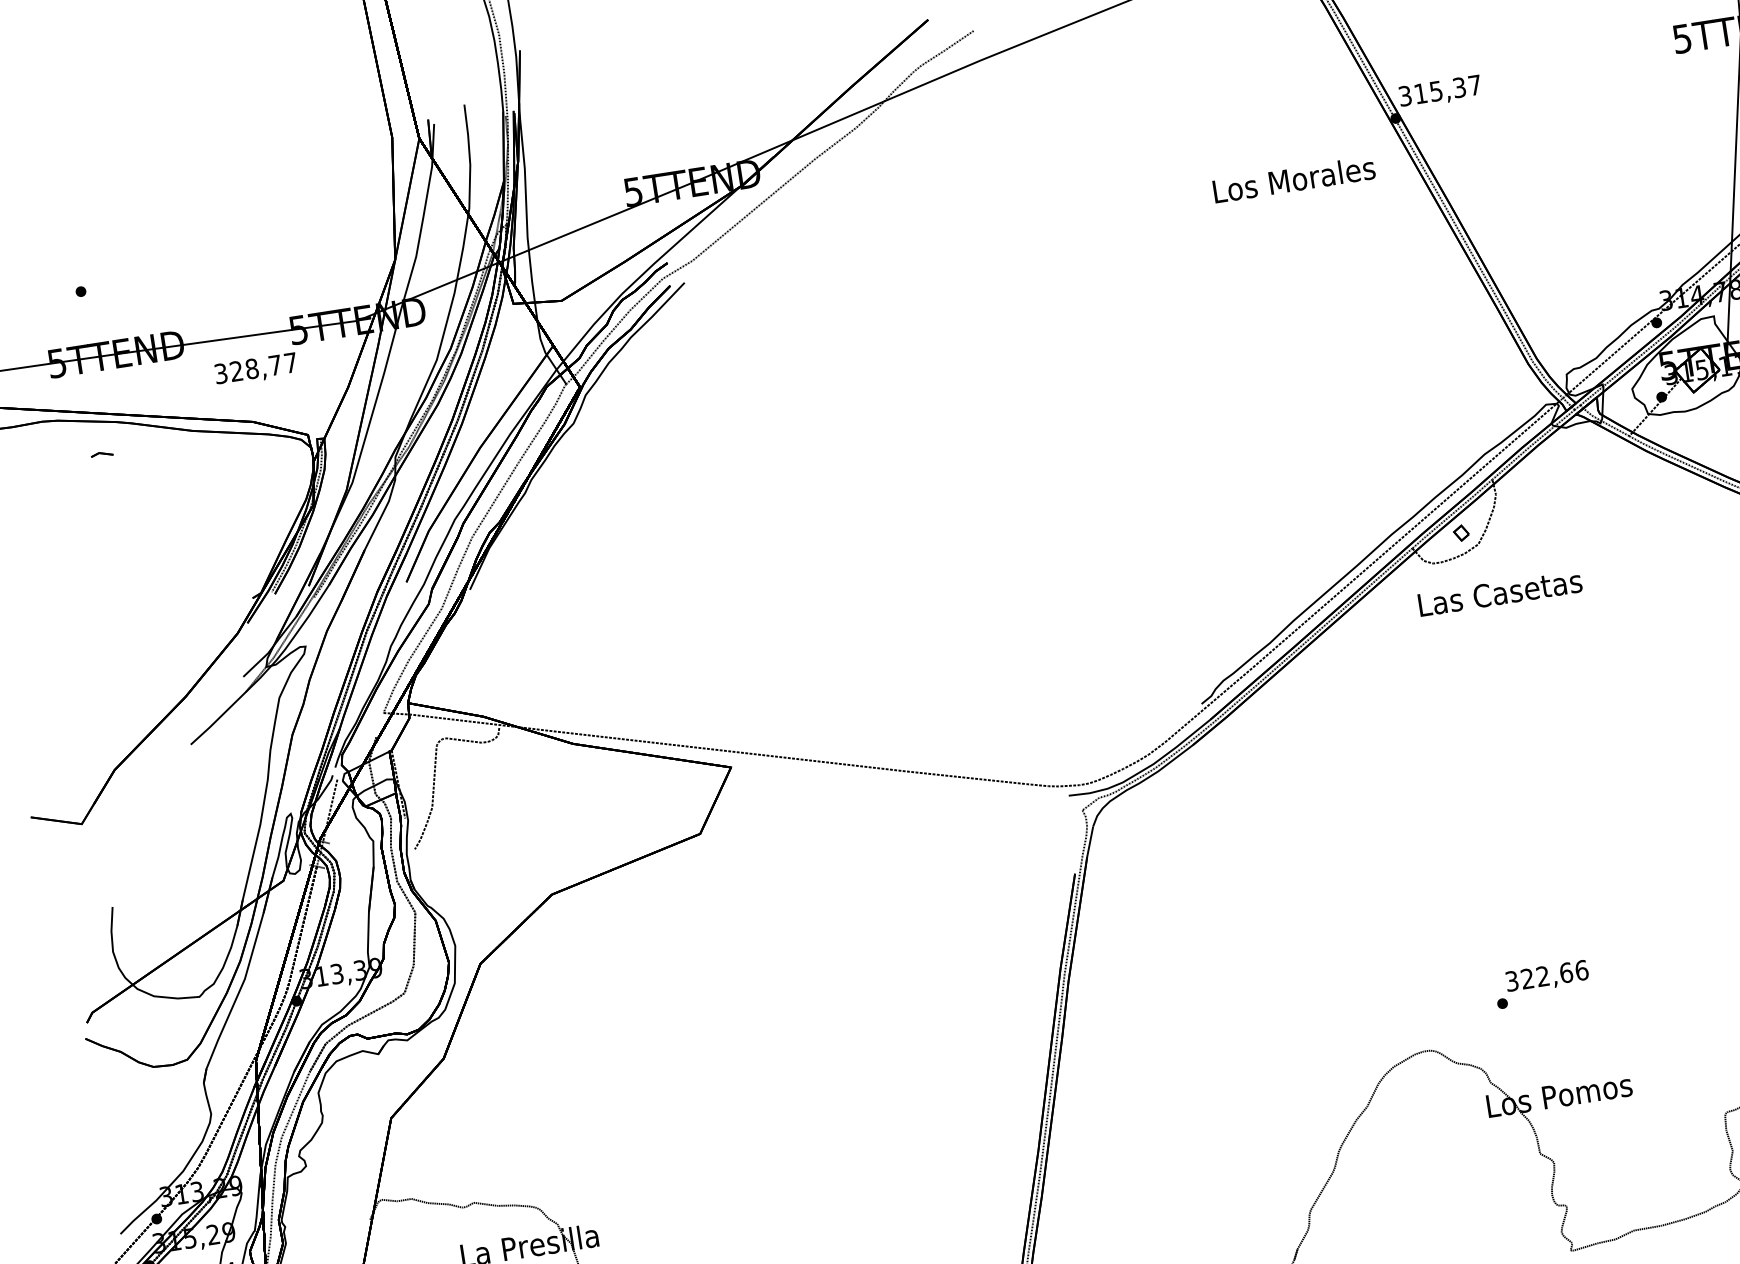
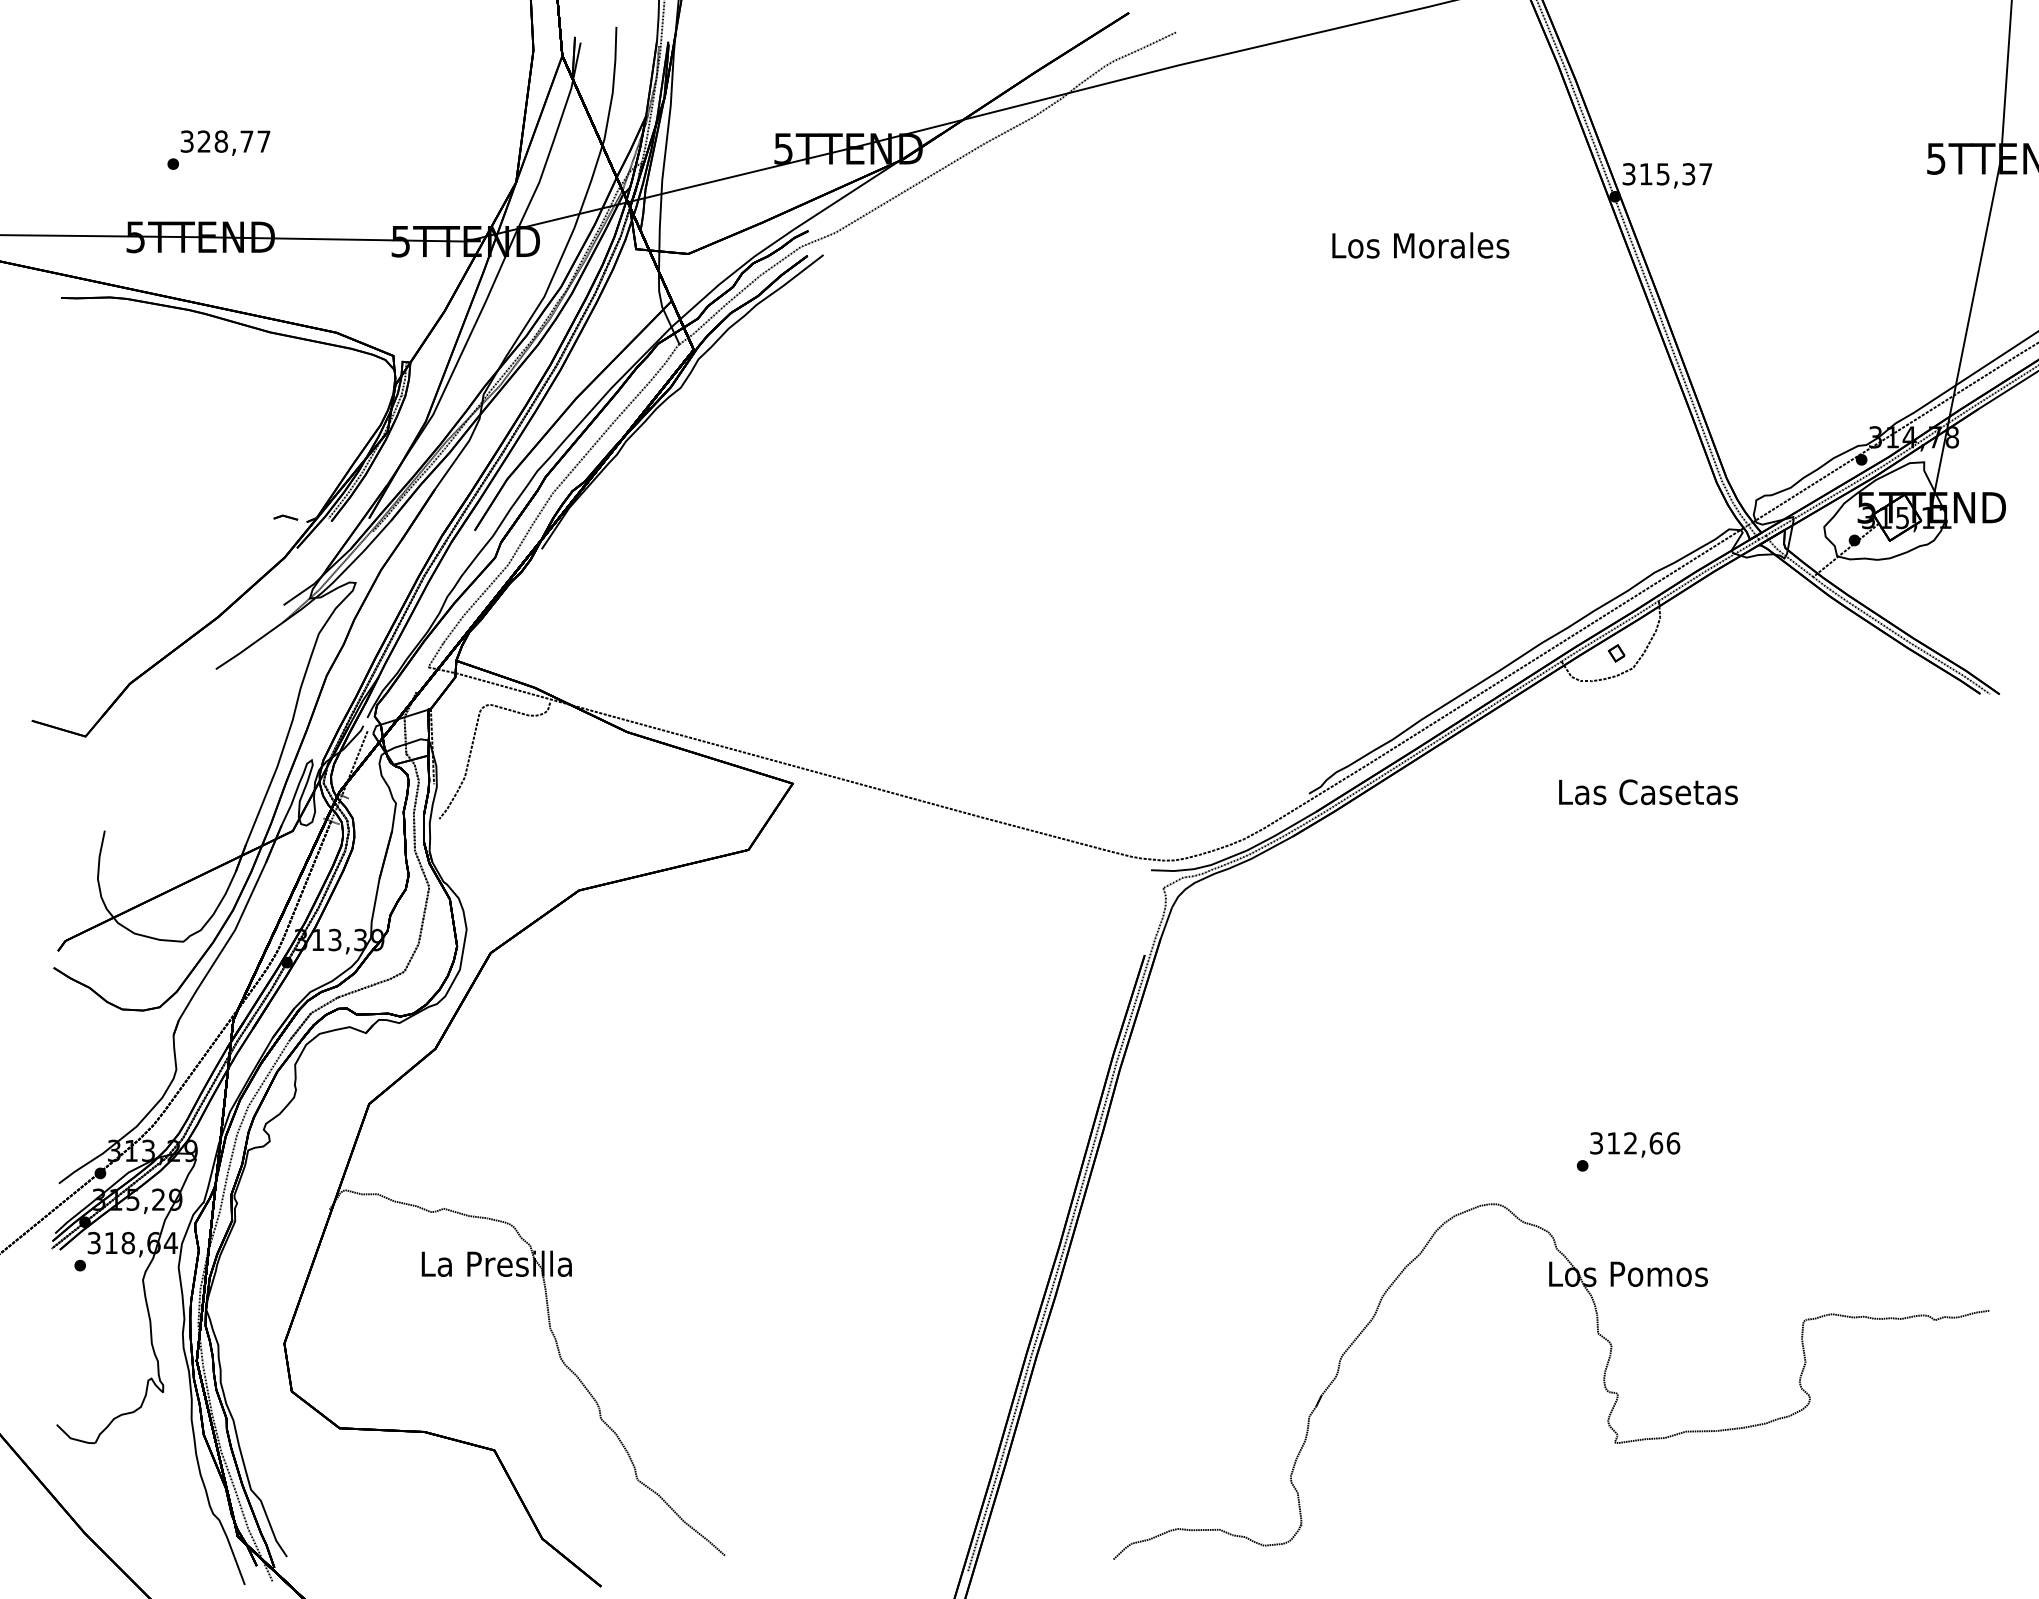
text: (1293, 179) -> (1420, 245), moved
text: (256, 369) -> (225, 142), moved
part: (101, 454) -> (285, 517), moved
text: (1500, 593) -> (1648, 792), moved
text: (1527, 979) -> (1613, 1143), 322,66 -> 312,66

